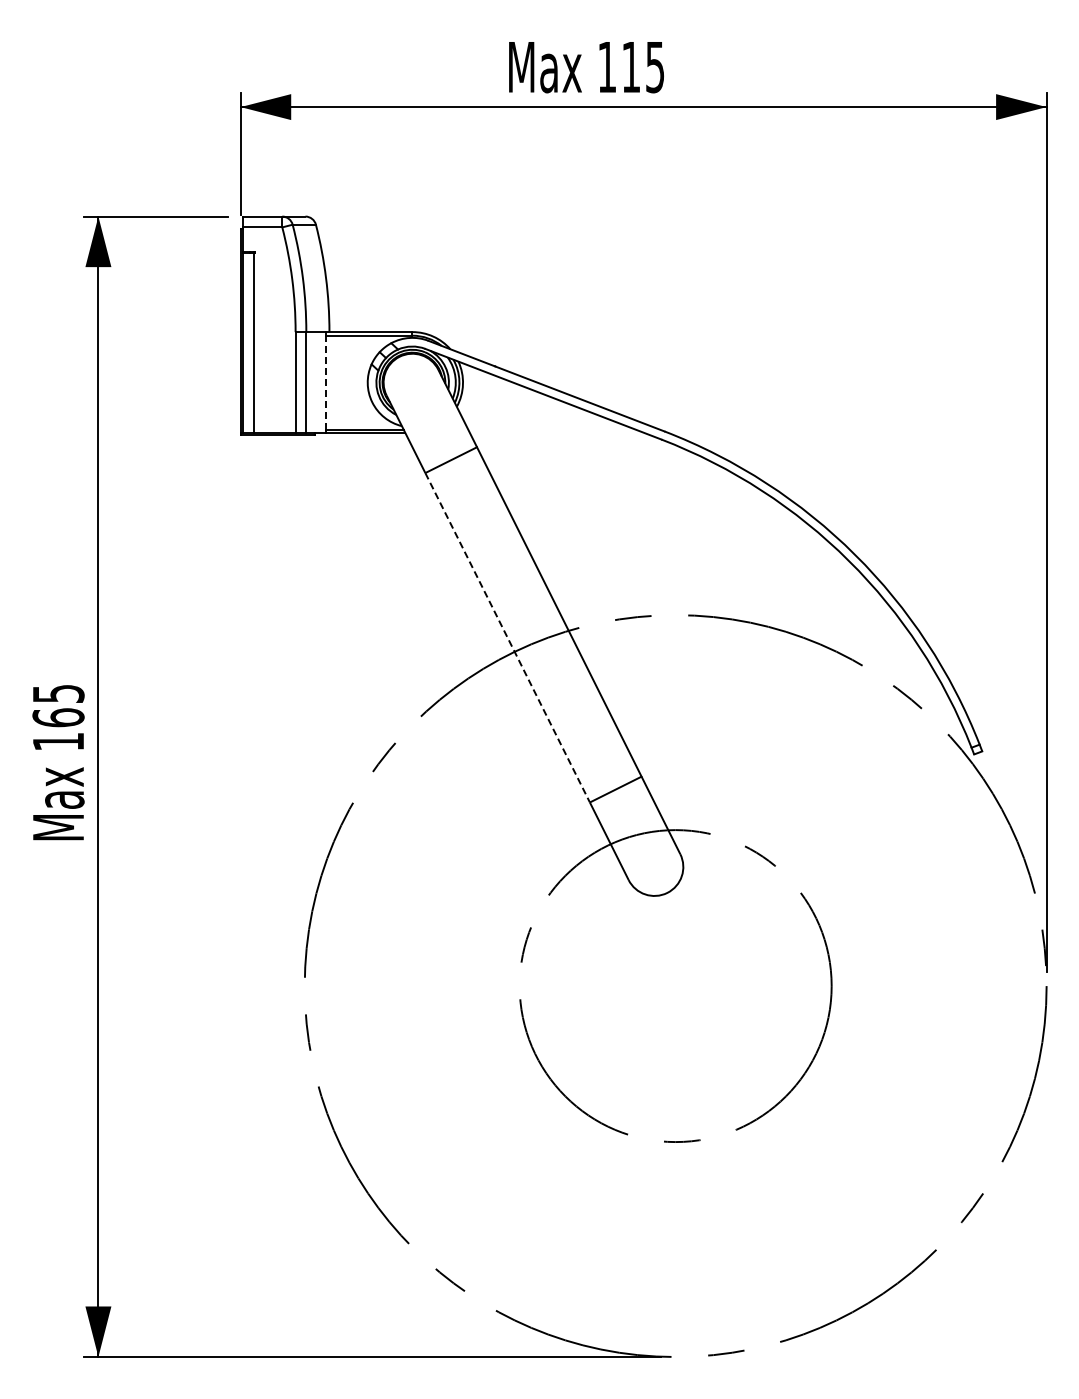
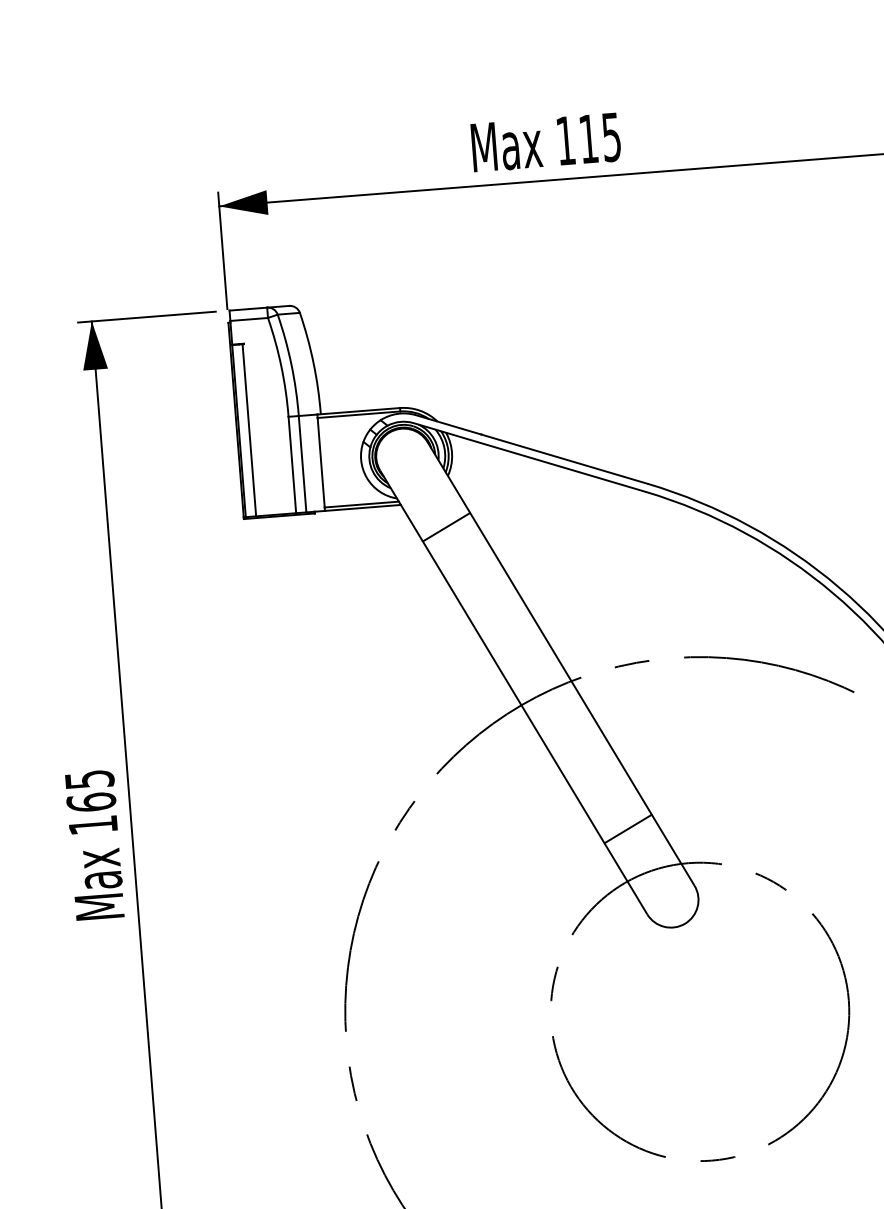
line: (325, 382) -> (320, 462), dashed -> solid
line: (507, 638) -> (513, 693), dashed -> solid

